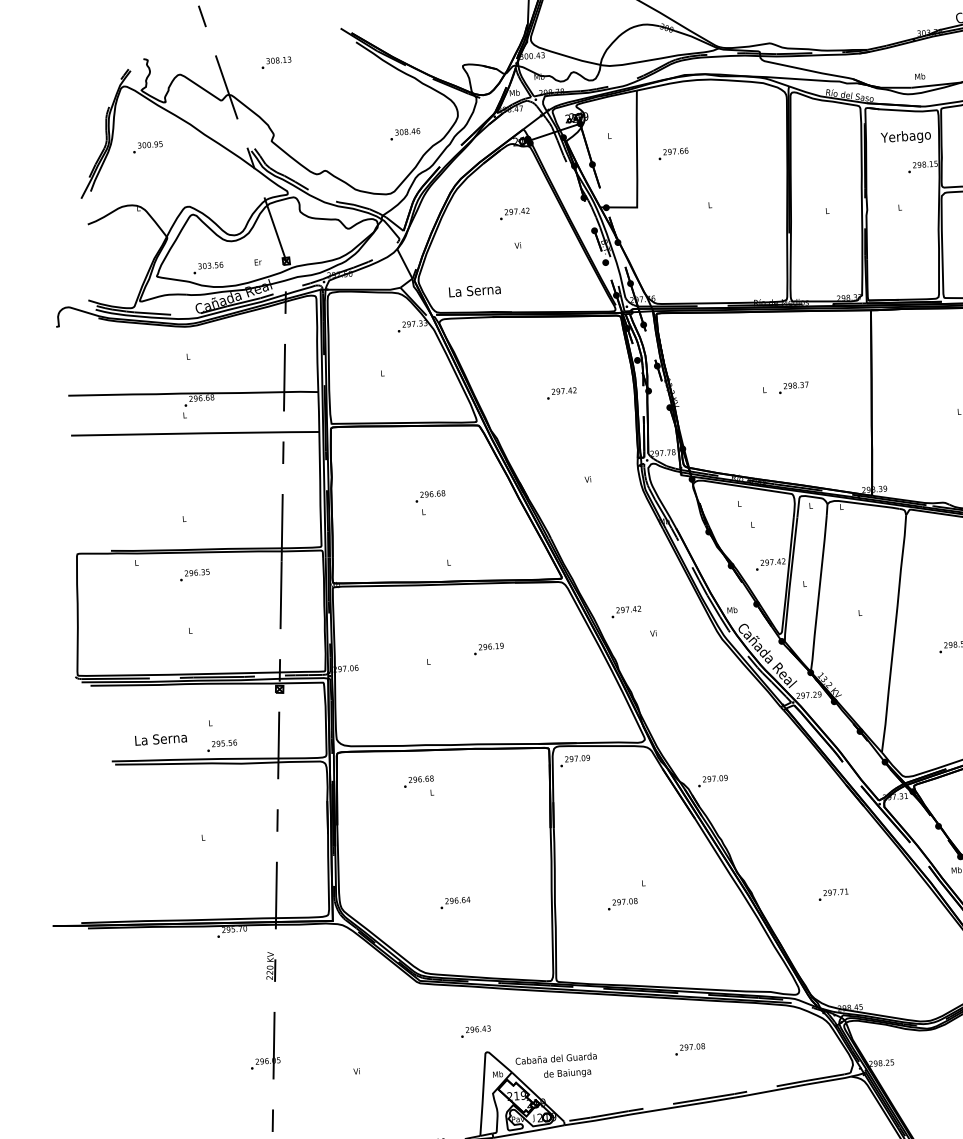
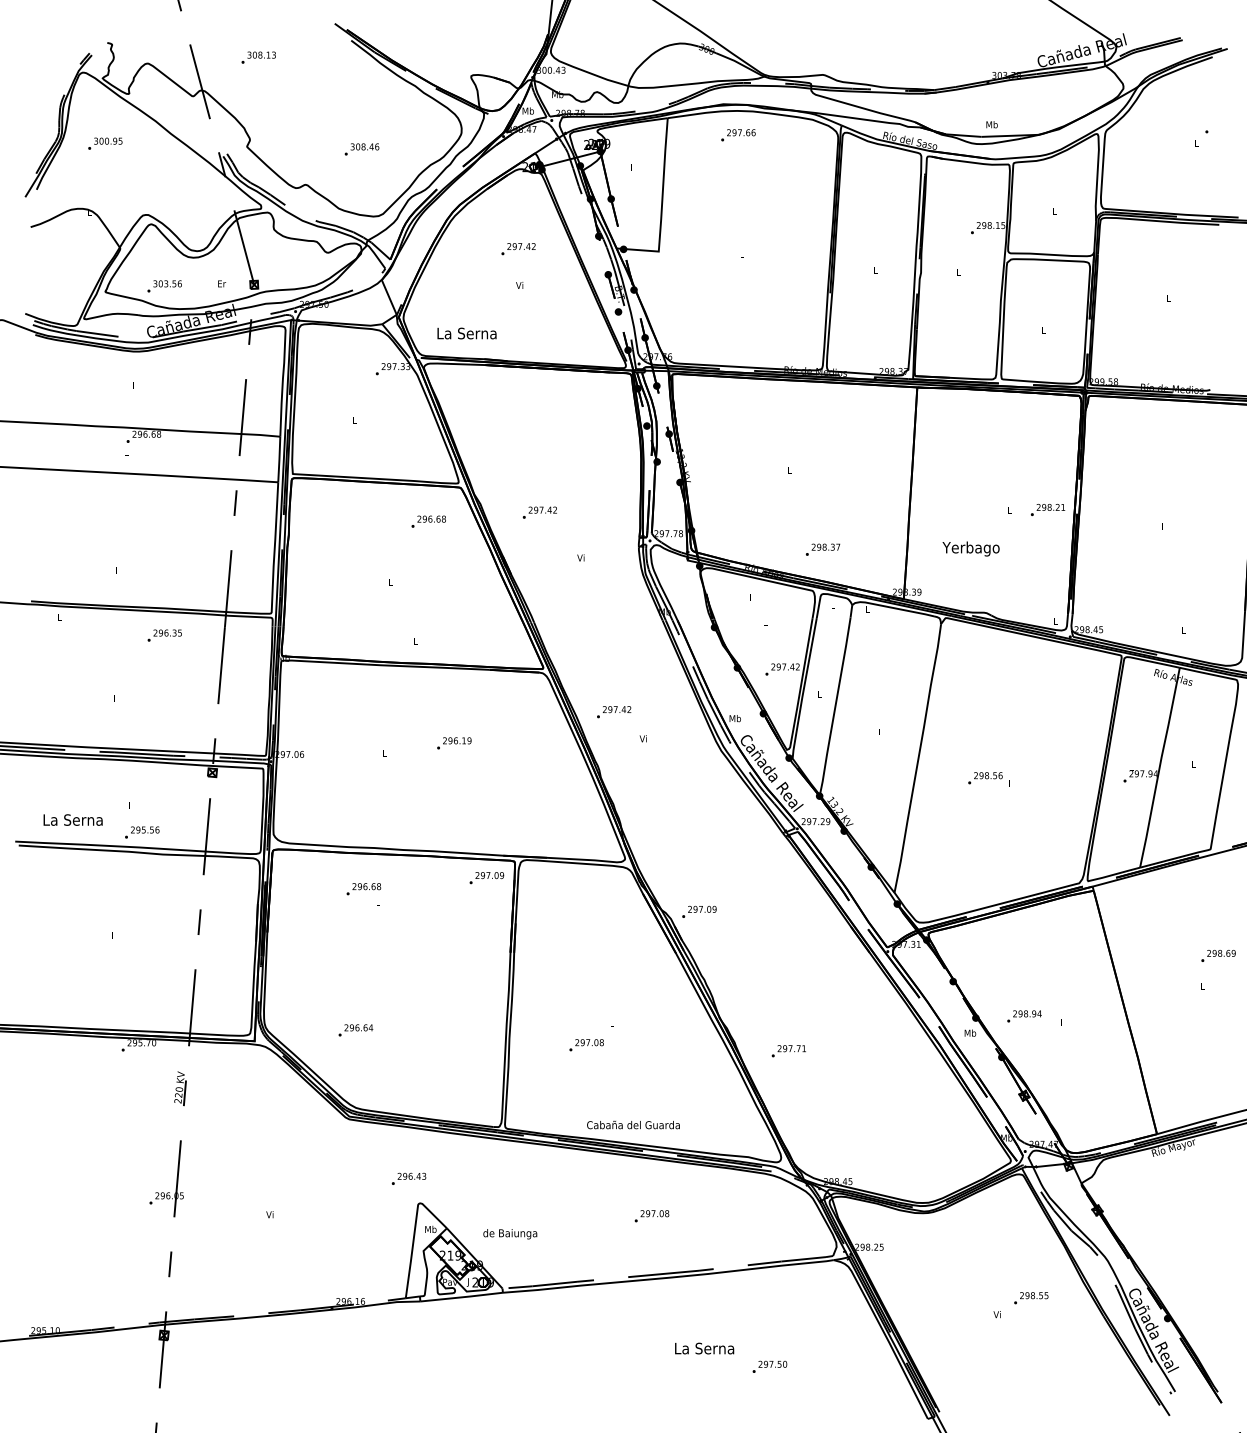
text: (404, 134) -> (361, 149), moved
text: (905, 136) -> (970, 548), moved
text: (673, 154) -> (738, 135), moved
text: (793, 387) -> (822, 549), moved
text: (561, 393) -> (539, 512), moved
text: (430, 496) -> (428, 521), moved
text: (194, 574) -> (164, 635), moved
text: (574, 761) -> (486, 878), moved
text: (833, 894) -> (788, 1051), moved
text: (455, 903) -> (355, 1030), moved
text: (556, 1058) -> (633, 1124), moved

